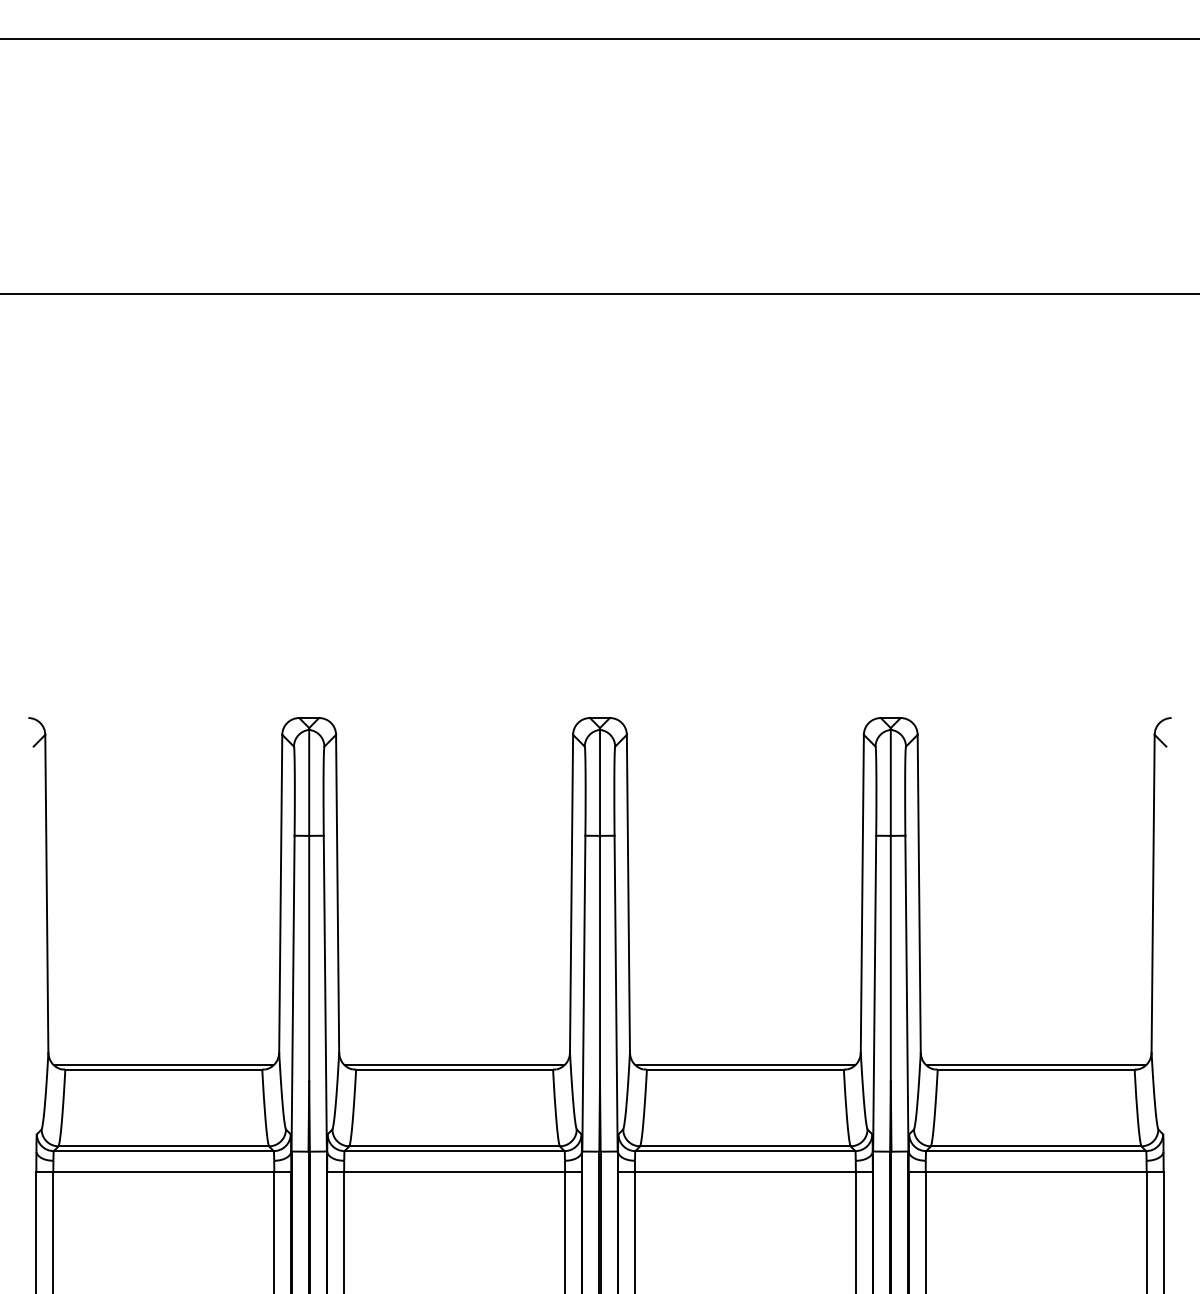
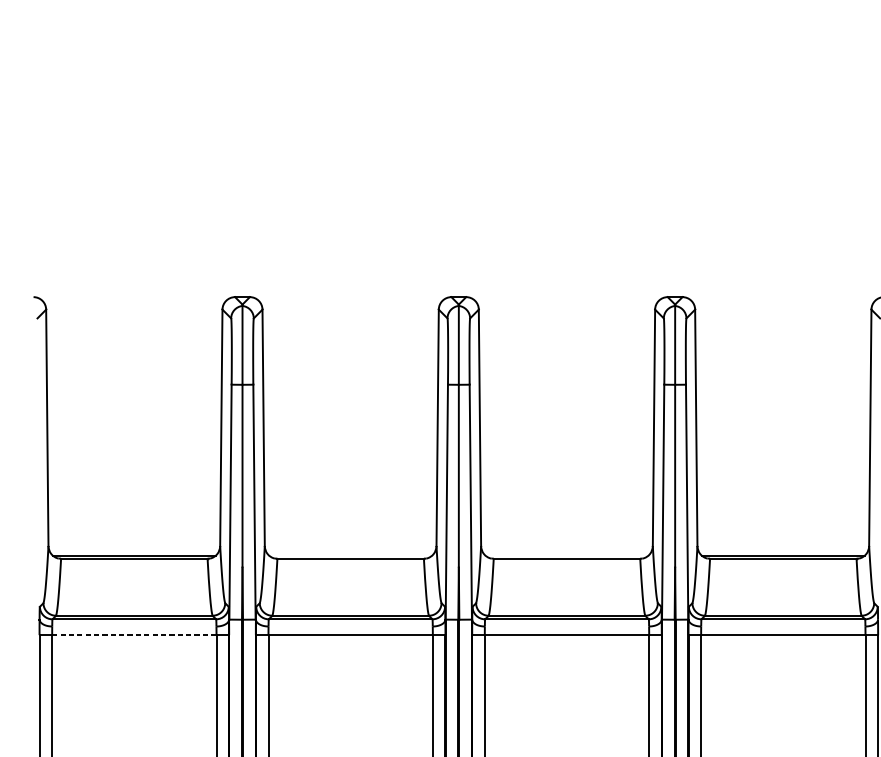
line: (454, 1065) -> (350, 555), removed
line: (744, 1065) -> (566, 555), removed
line: (164, 1172) -> (134, 635), solid -> dashed

